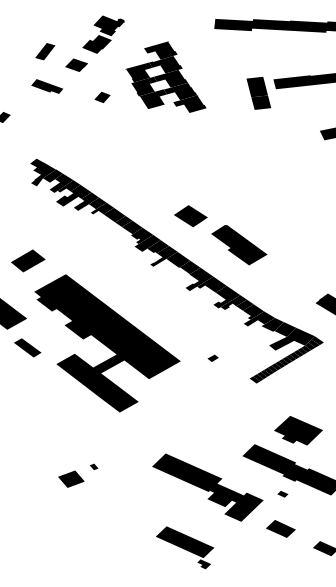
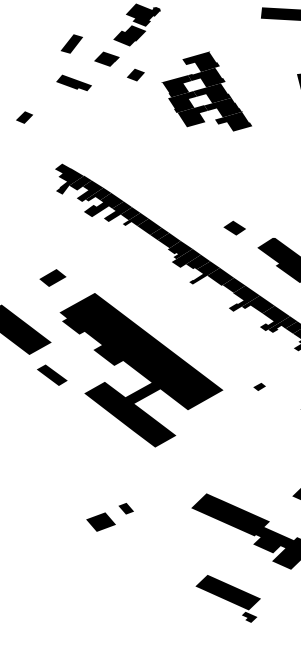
part: (165, 76) -> (206, 90), moved
part: (102, 96) -> (135, 73), moved
part: (190, 216) -> (234, 228), size x0.6
part: (28, 260) -> (53, 277), size x0.7
part: (94, 466) -> (126, 507), size x1.6

